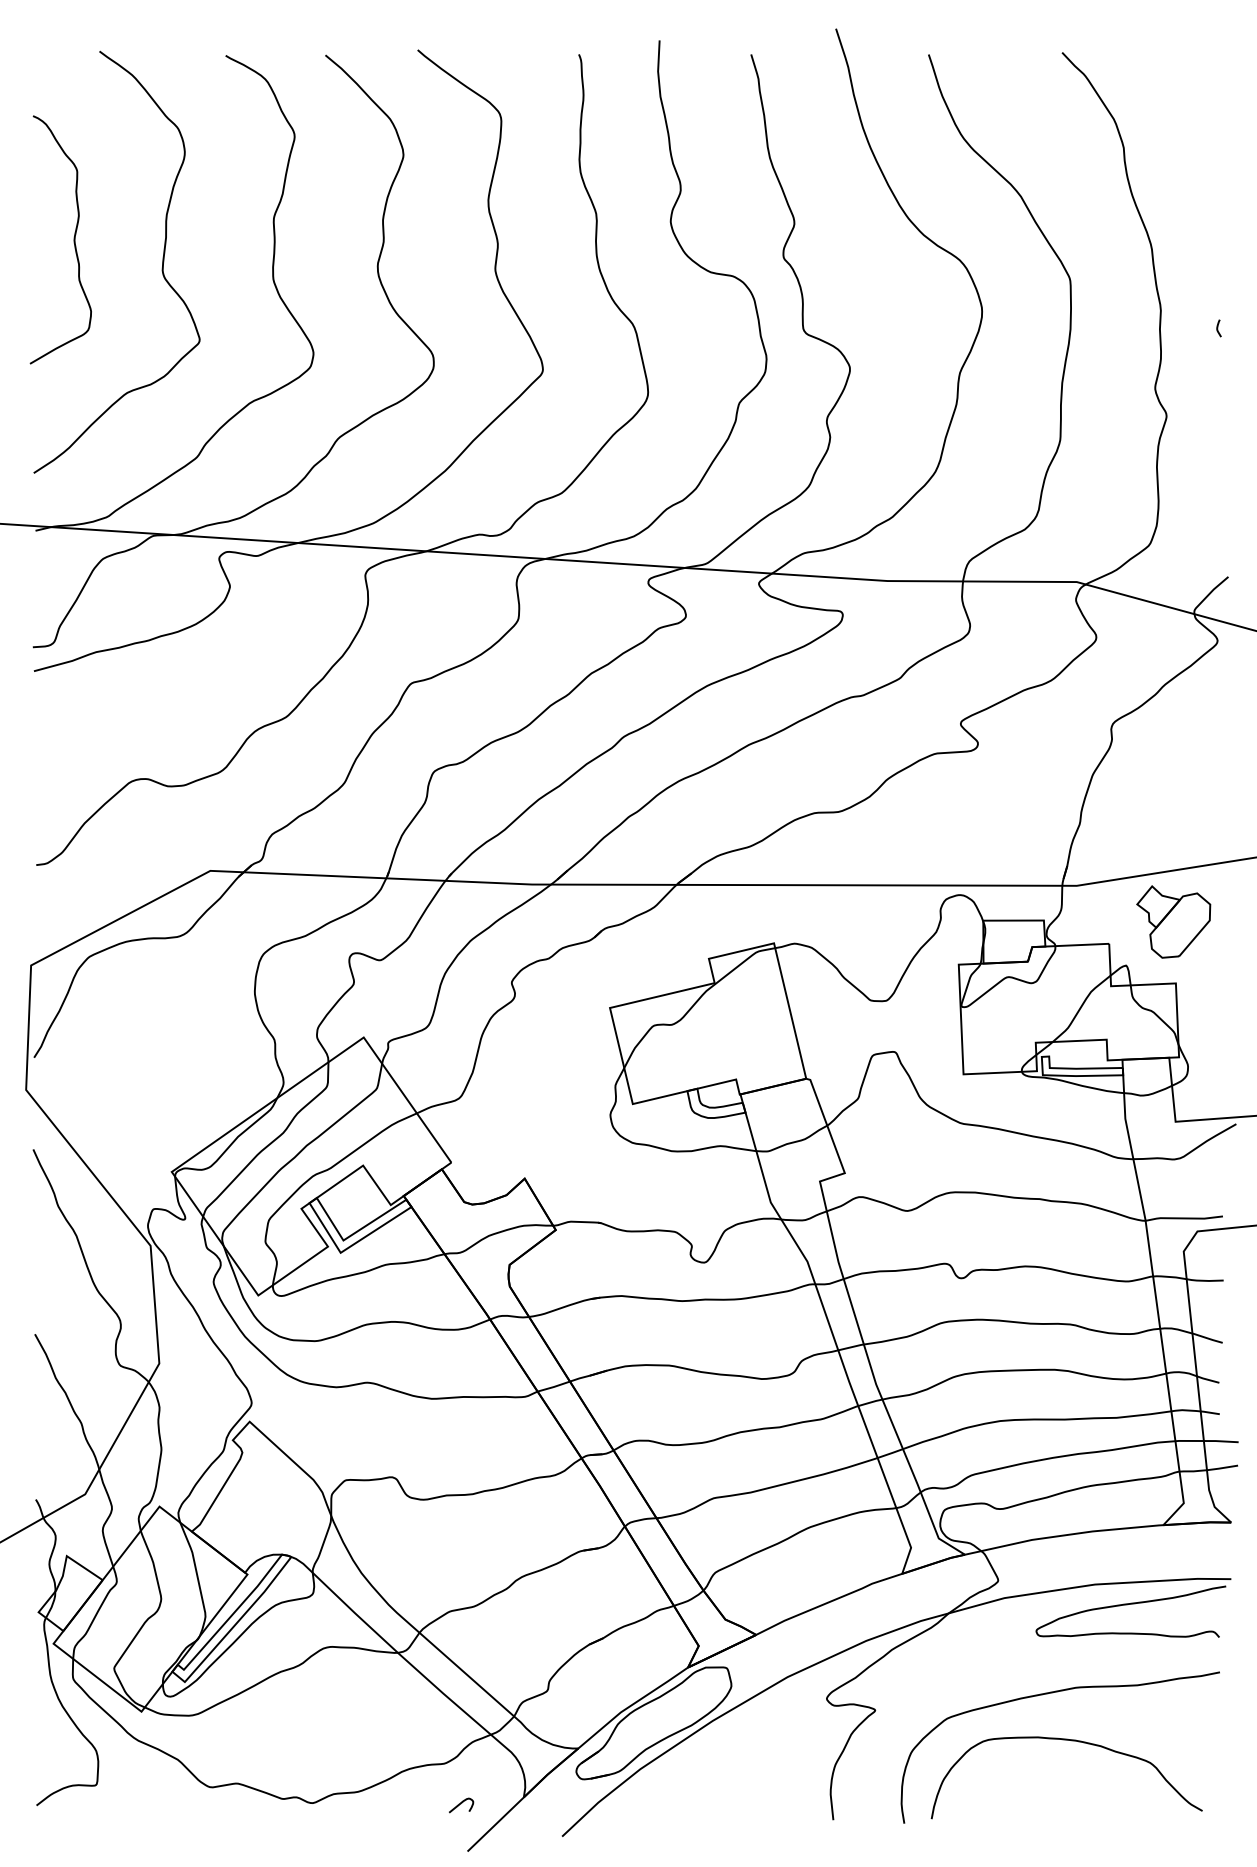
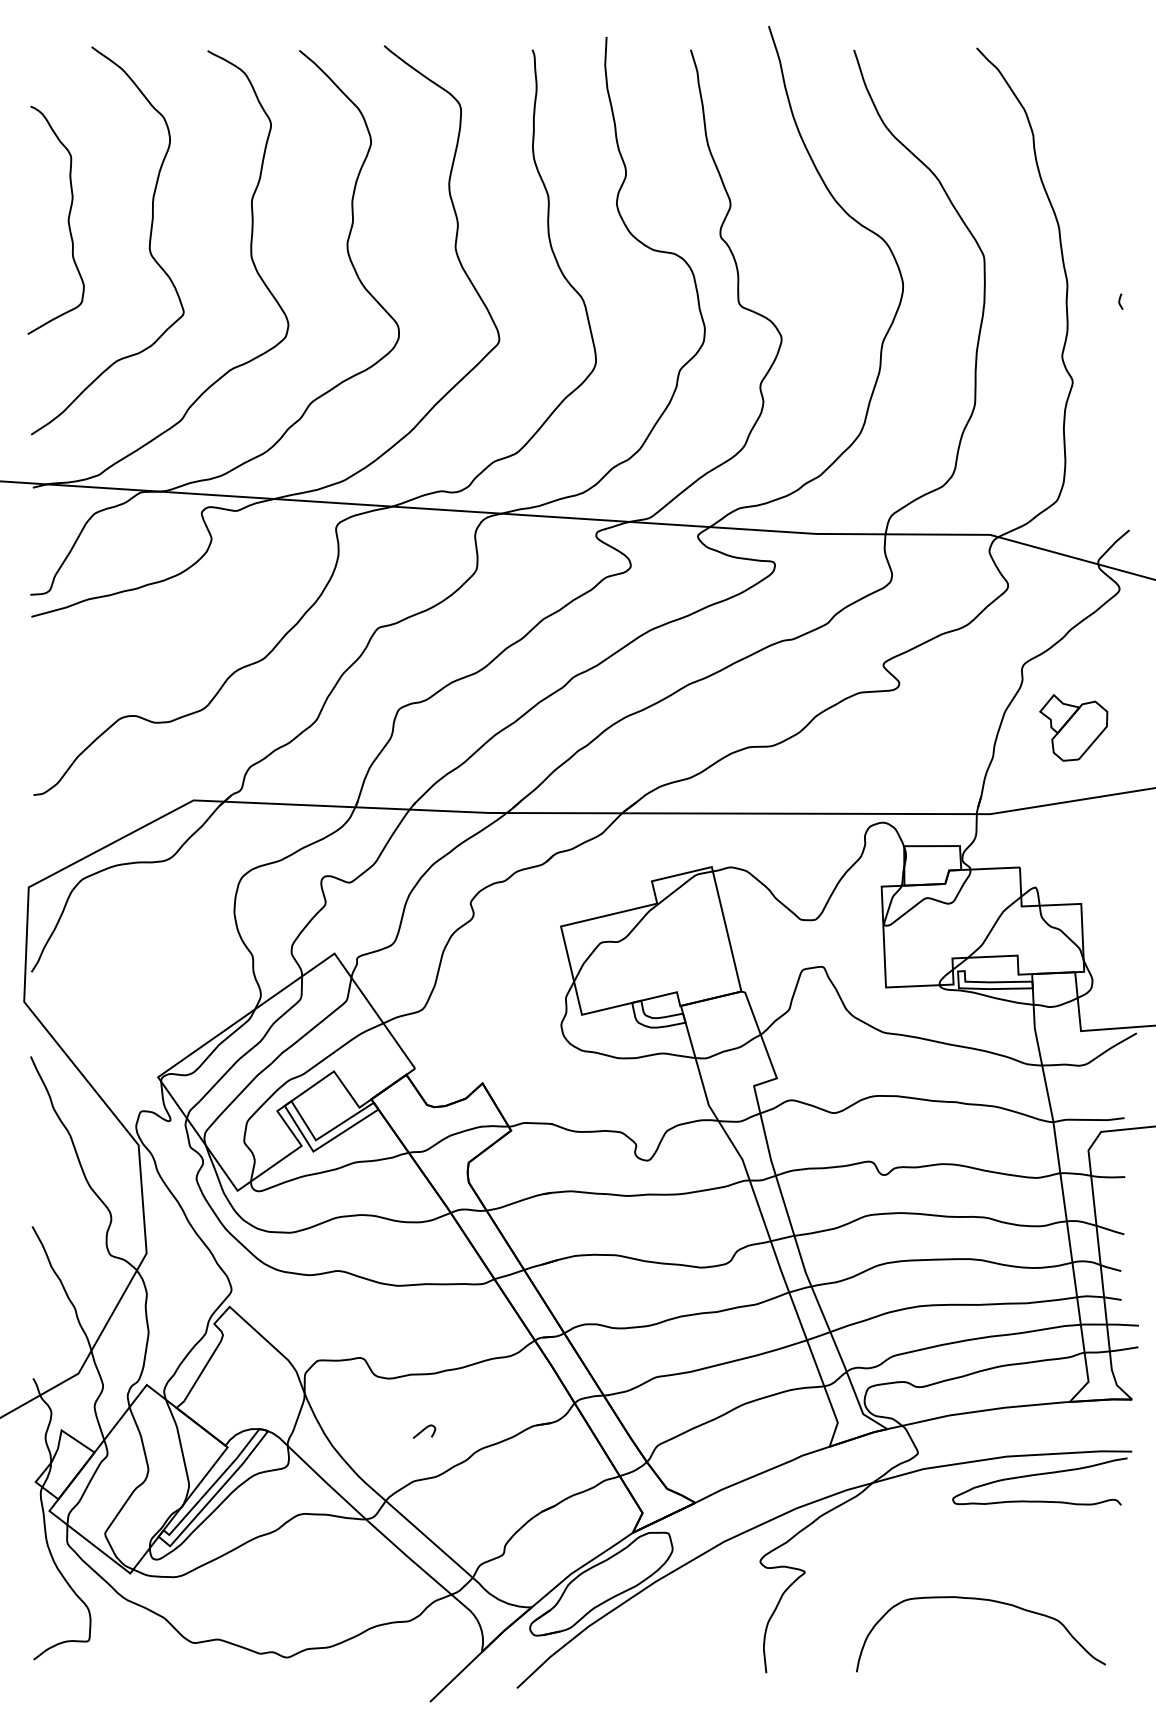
part: (1173, 921) -> (1073, 727), moved
curve: (1047, 1694) -> (963, 1557), removed
curve: (460, 1804) -> (423, 1430), moved

